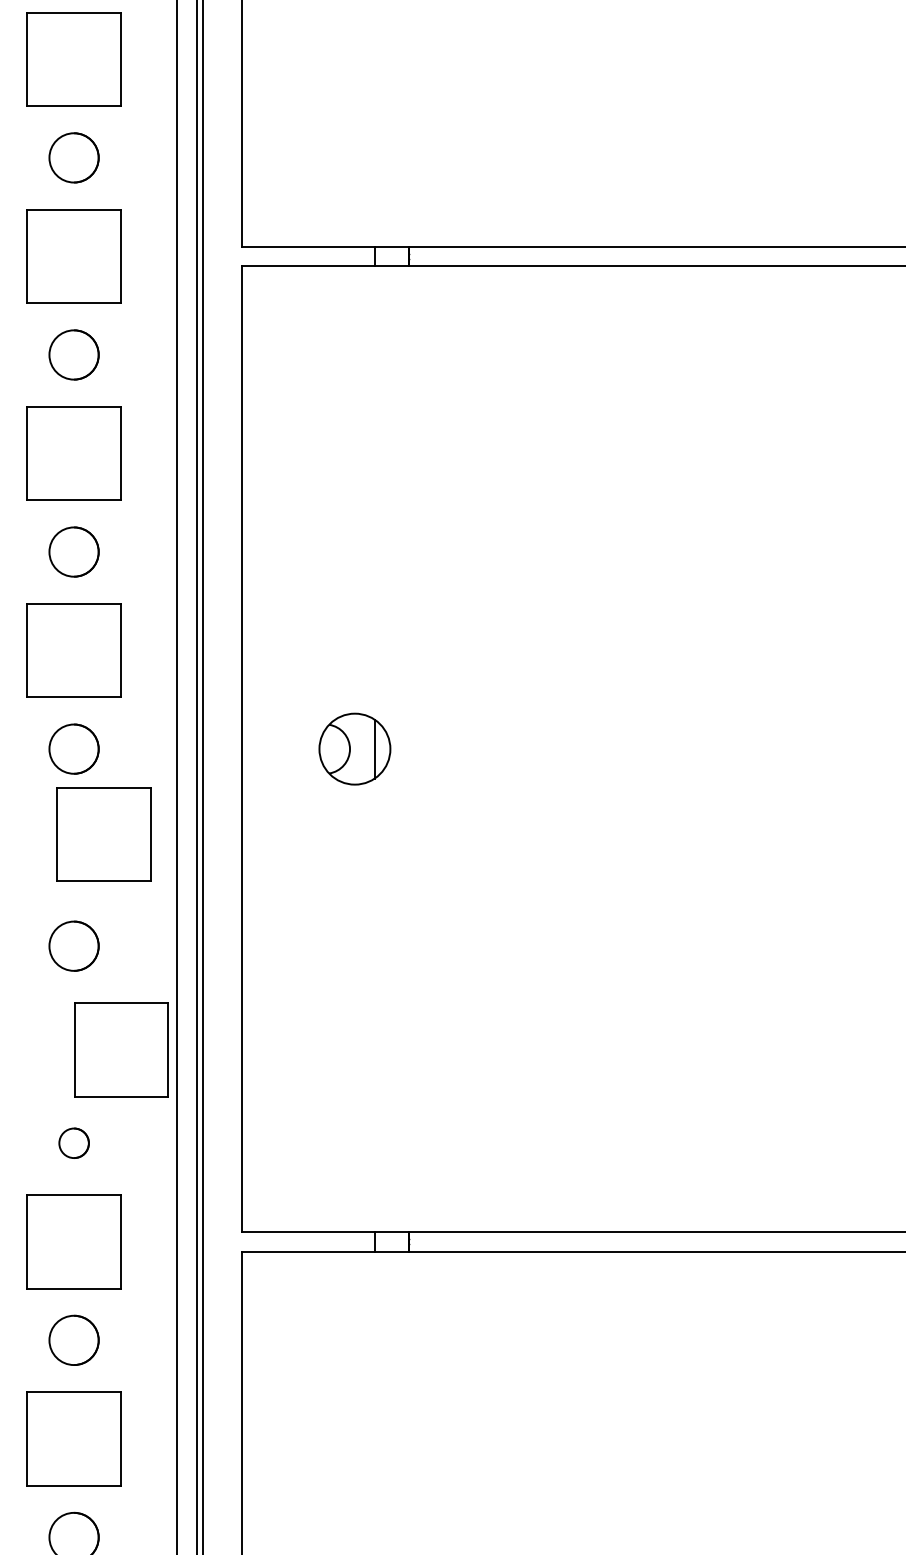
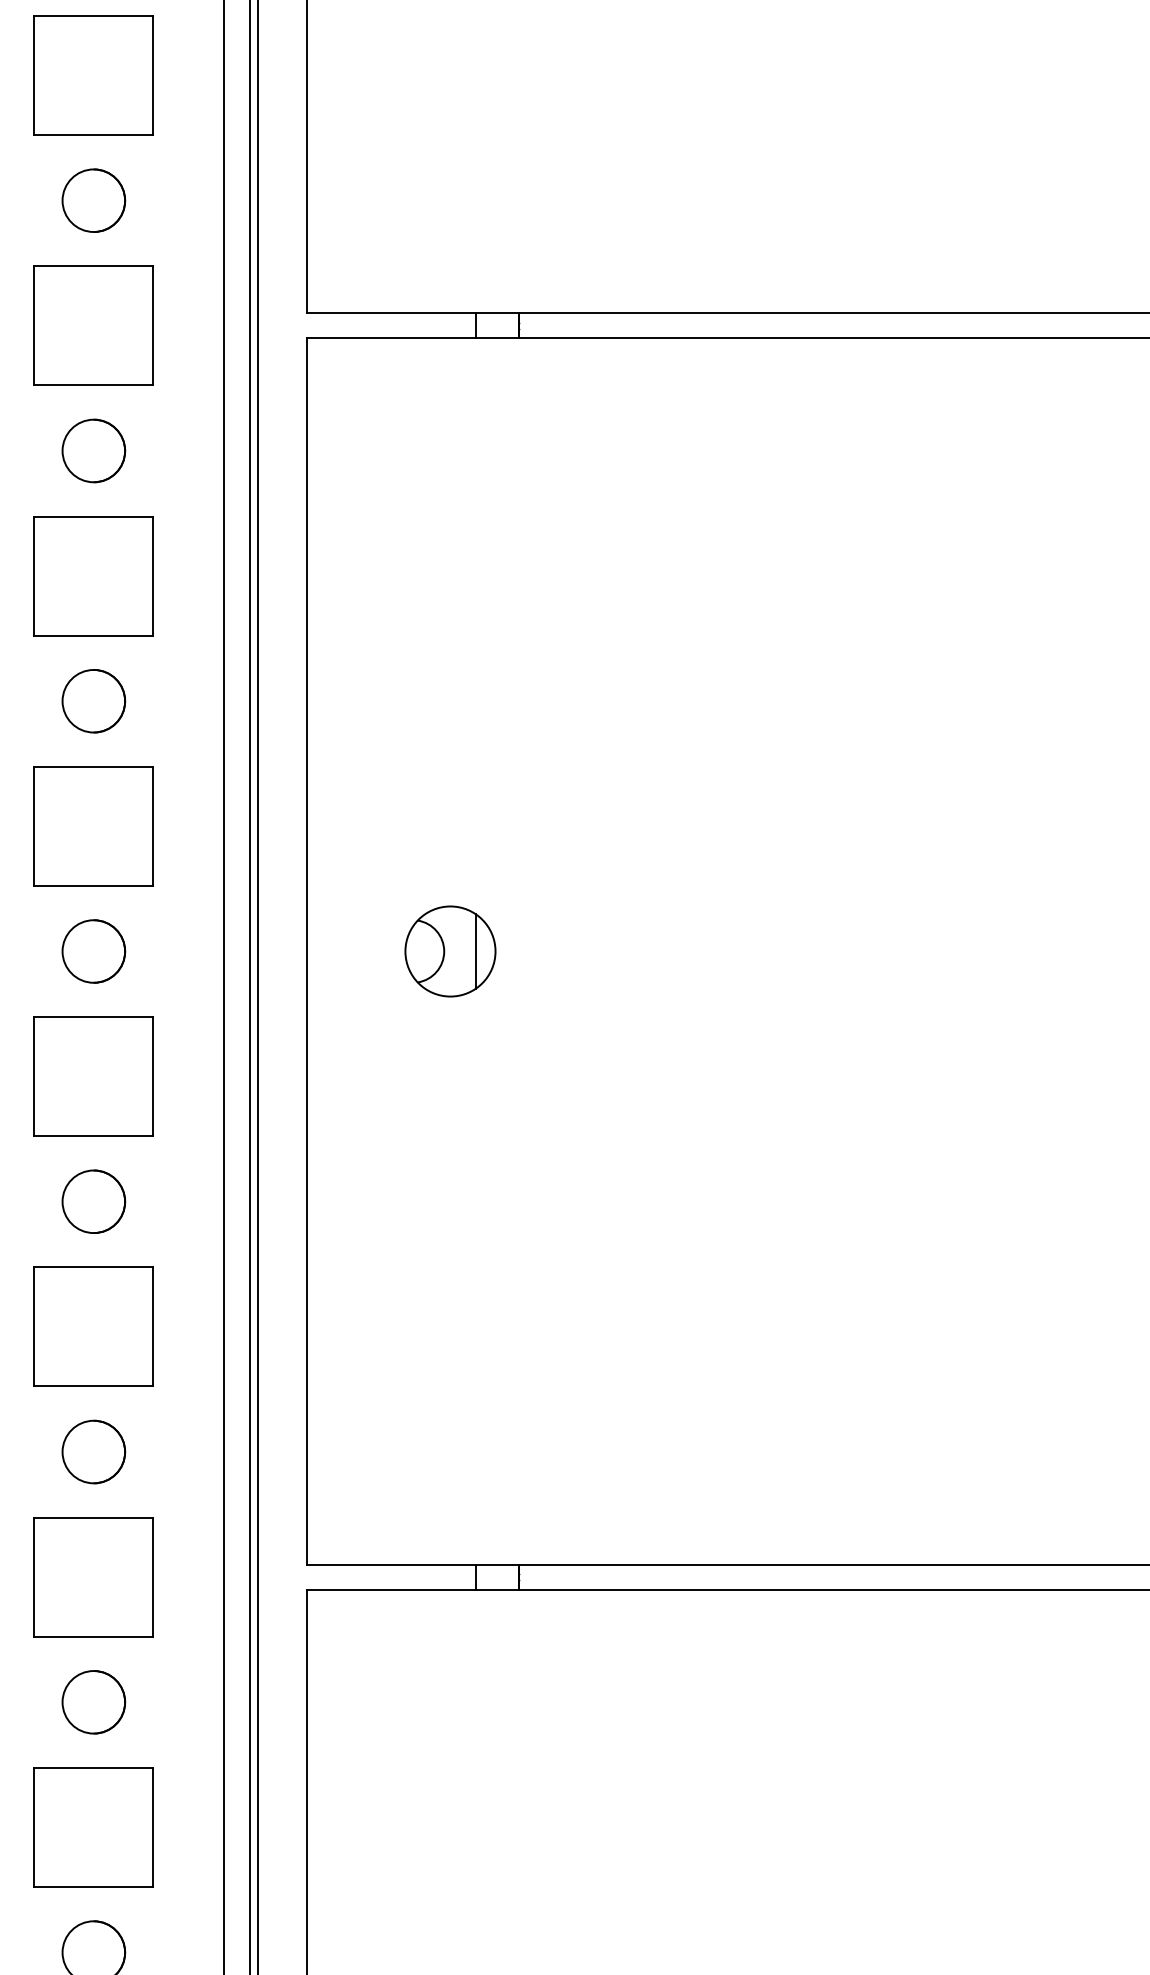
part: (103, 834) -> (93, 1076), moved
part: (121, 1049) -> (93, 1326), moved
part: (73, 1142) -> (93, 1451), size x1.67

